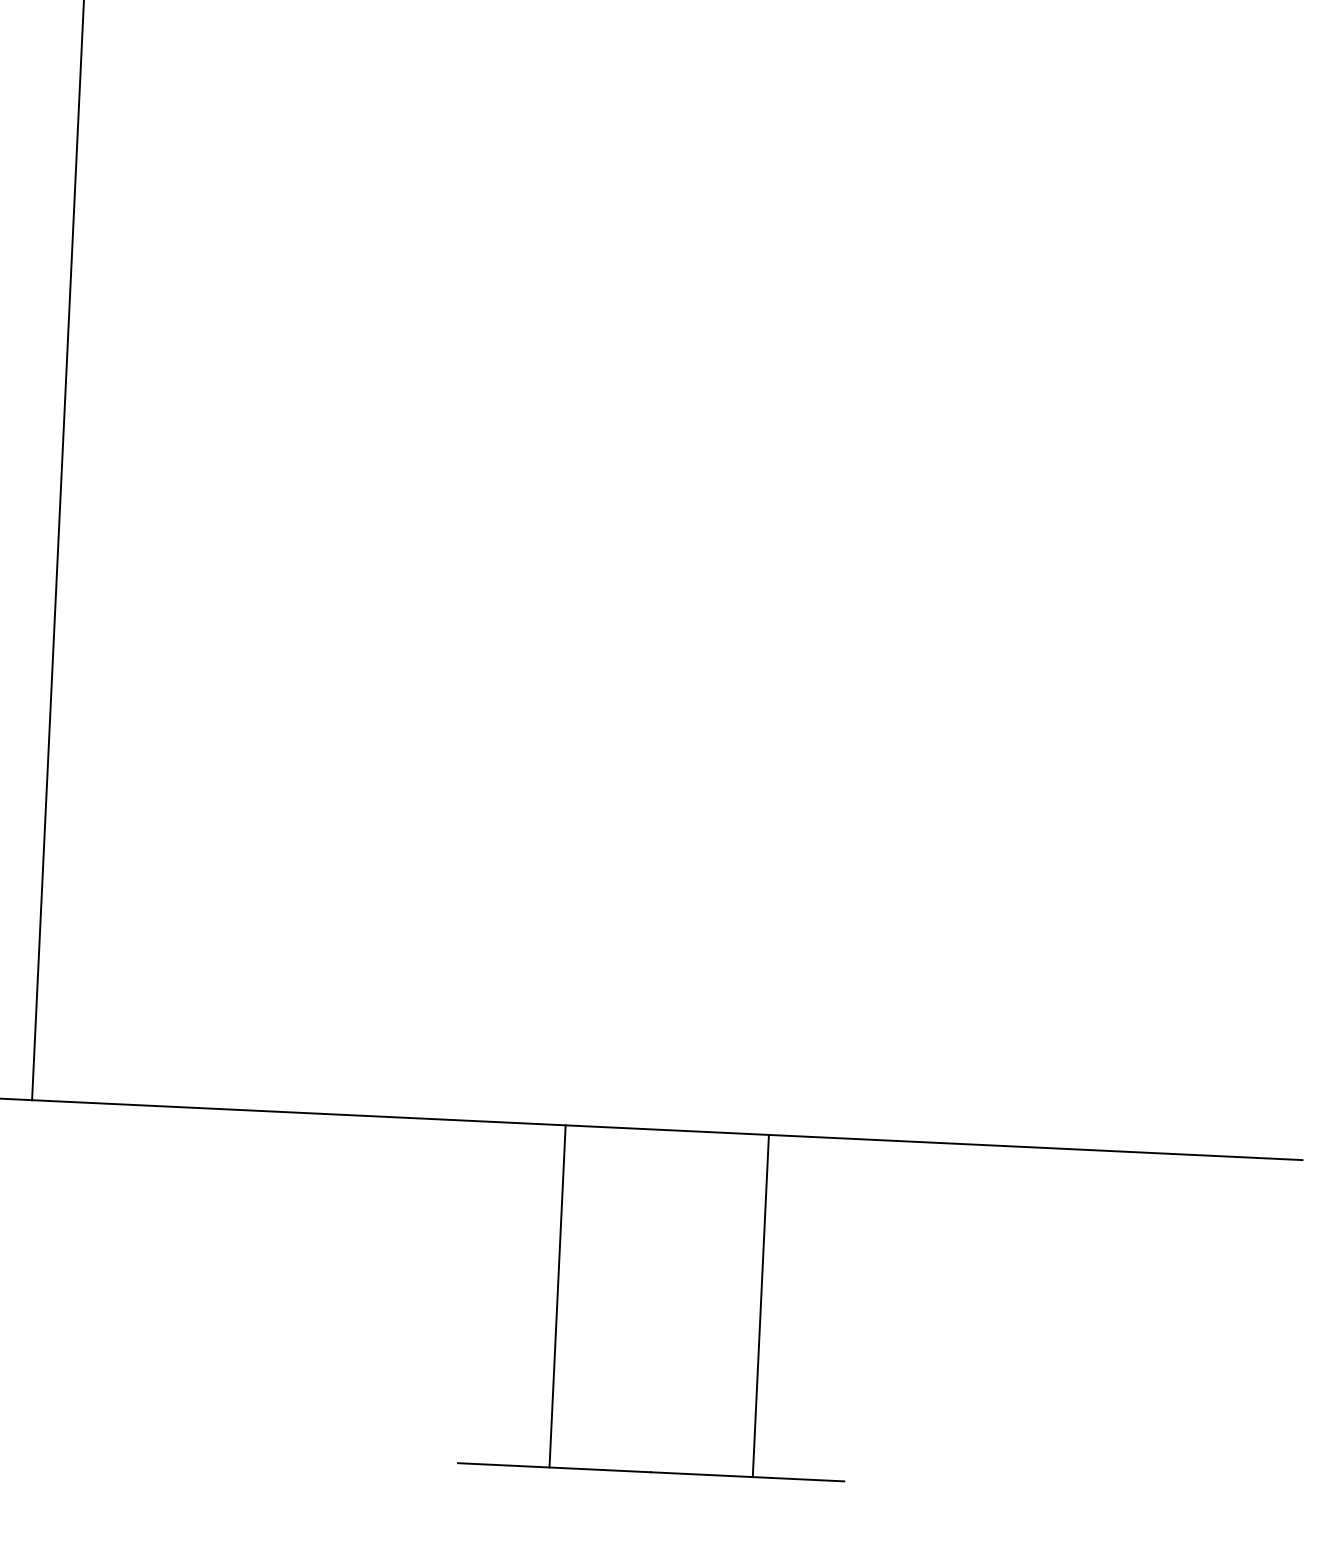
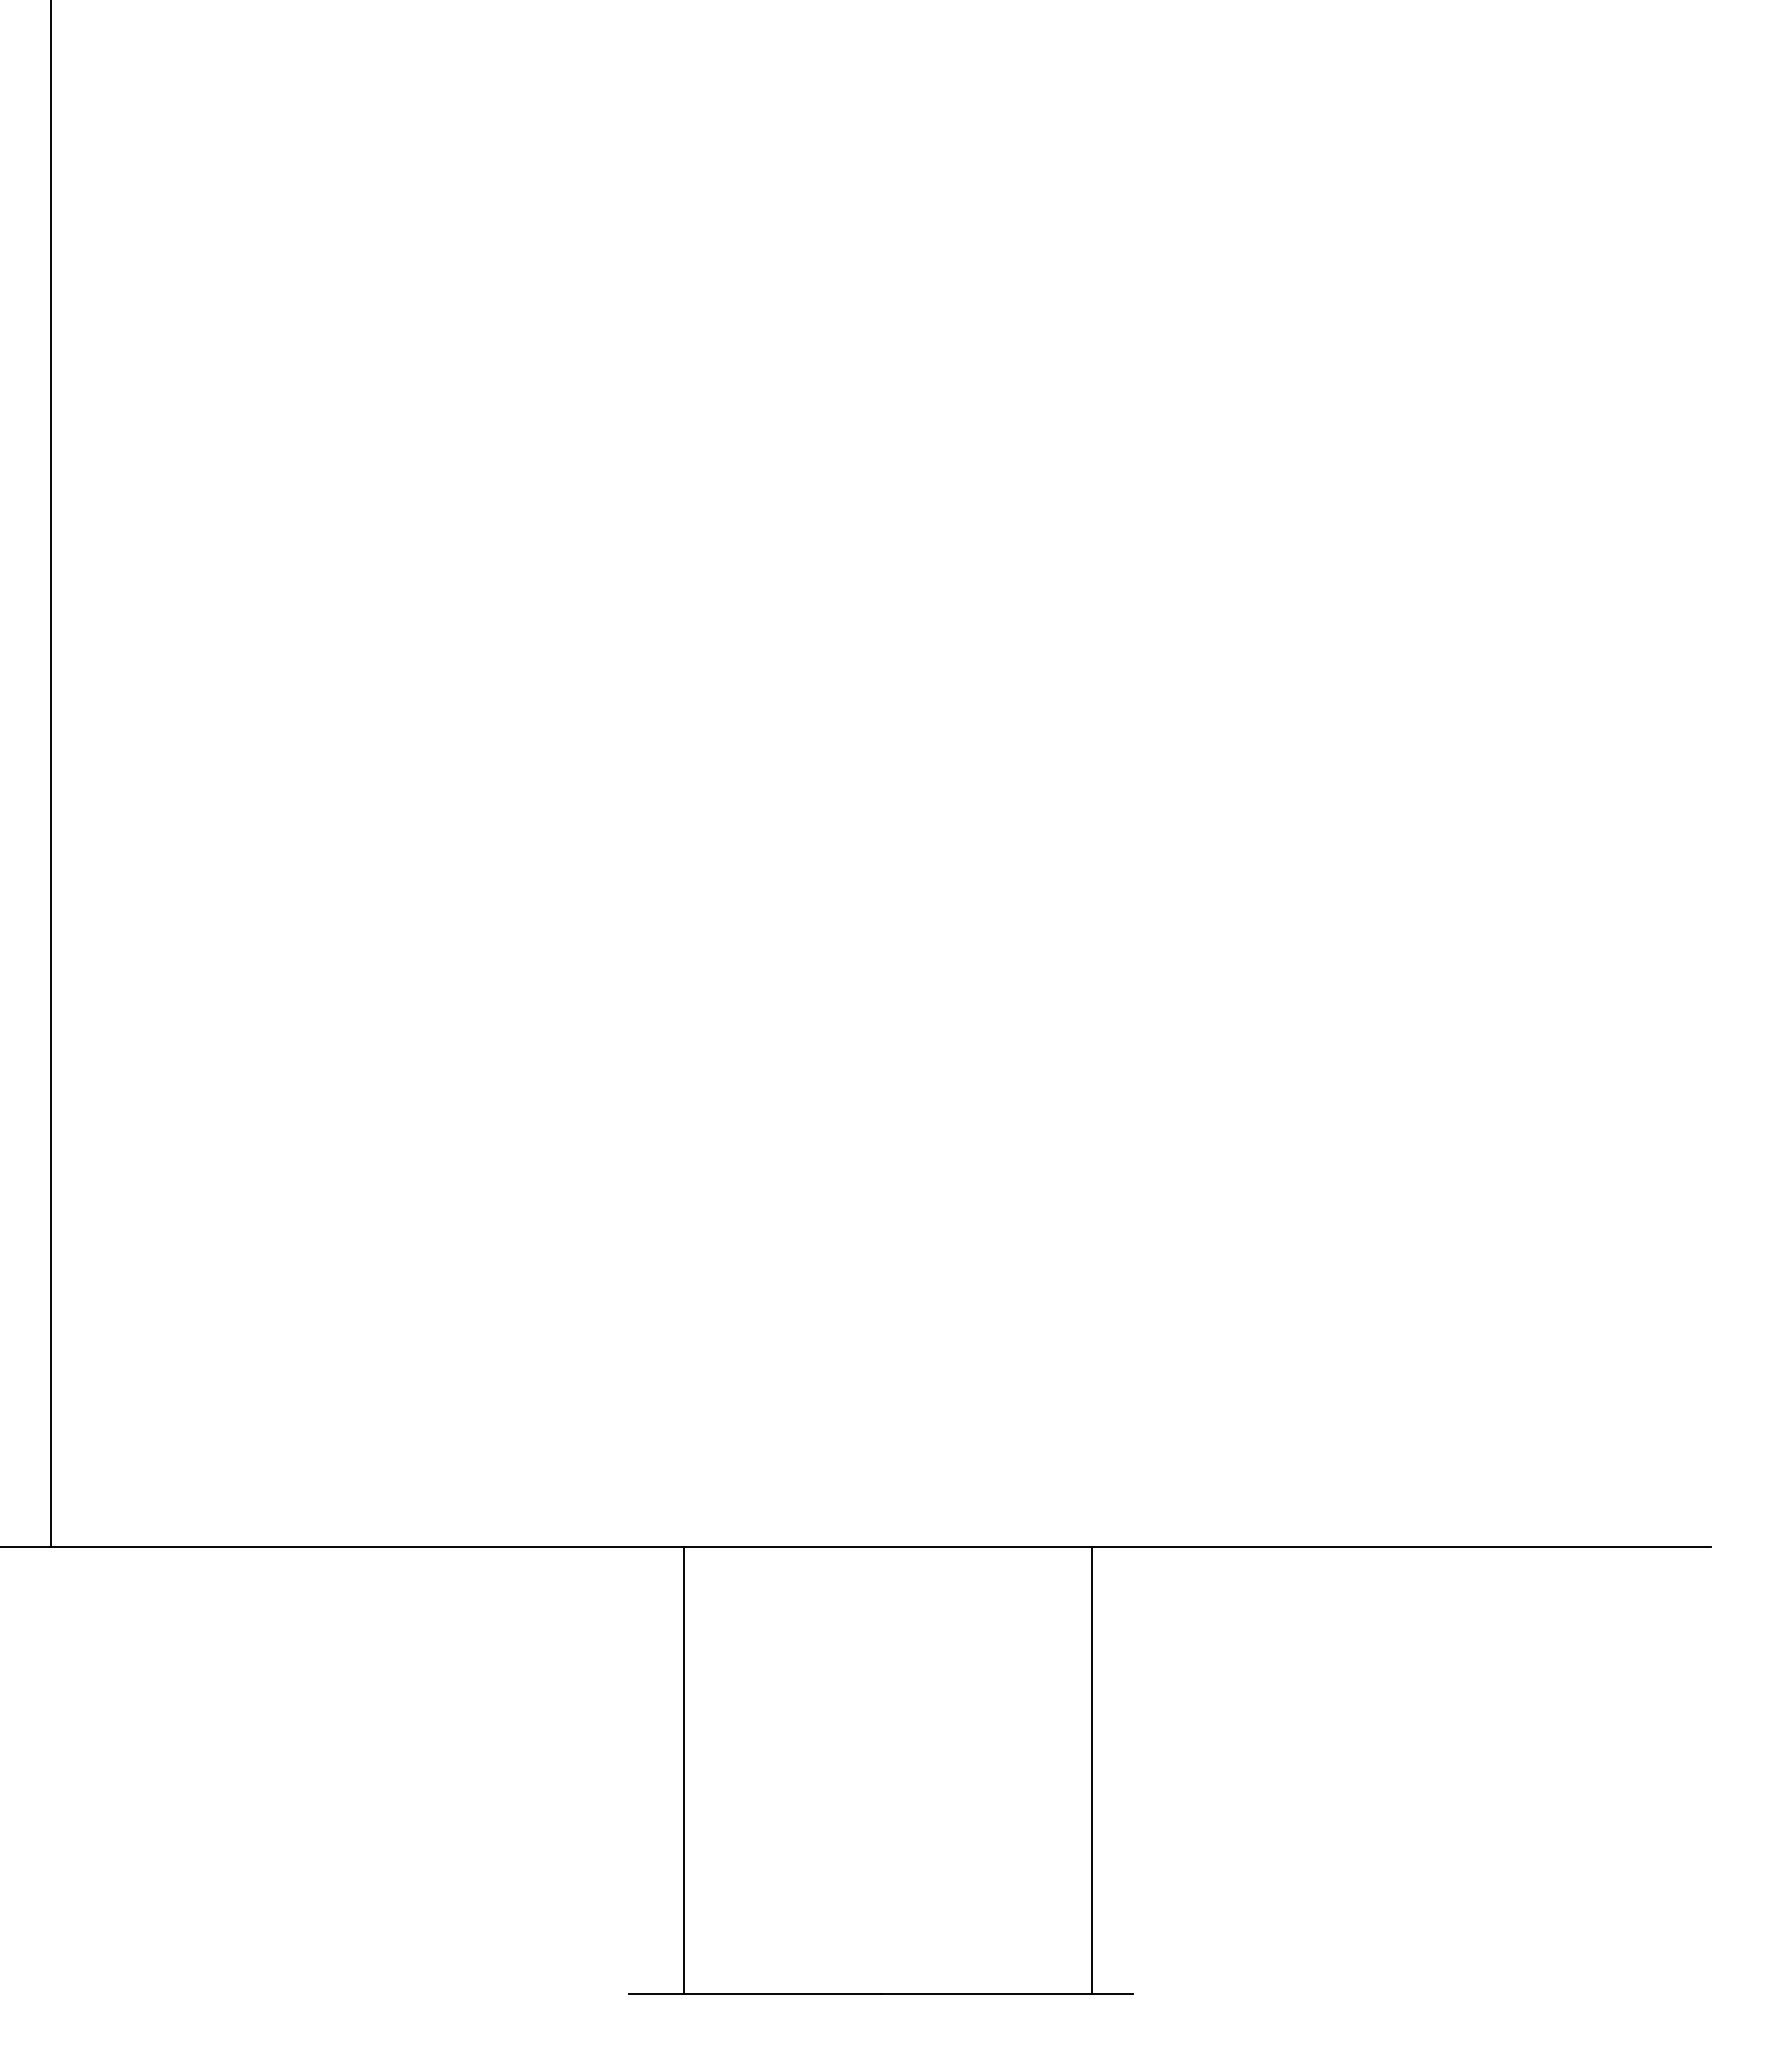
line: (557, 1295) -> (684, 1769), moved
line: (760, 1305) -> (1091, 1769), moved

